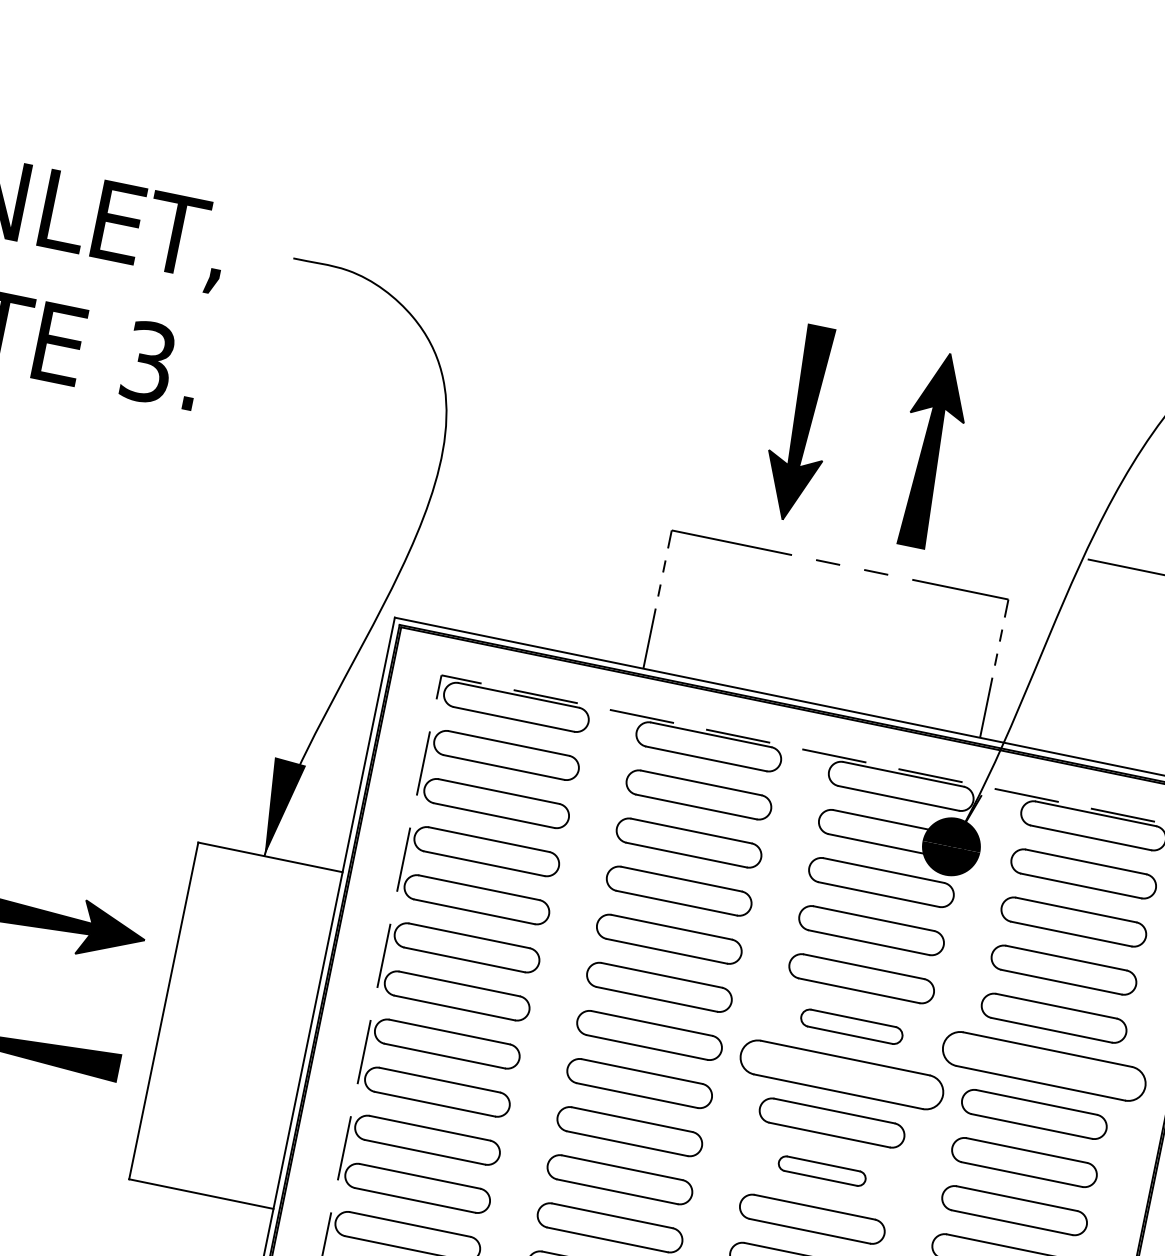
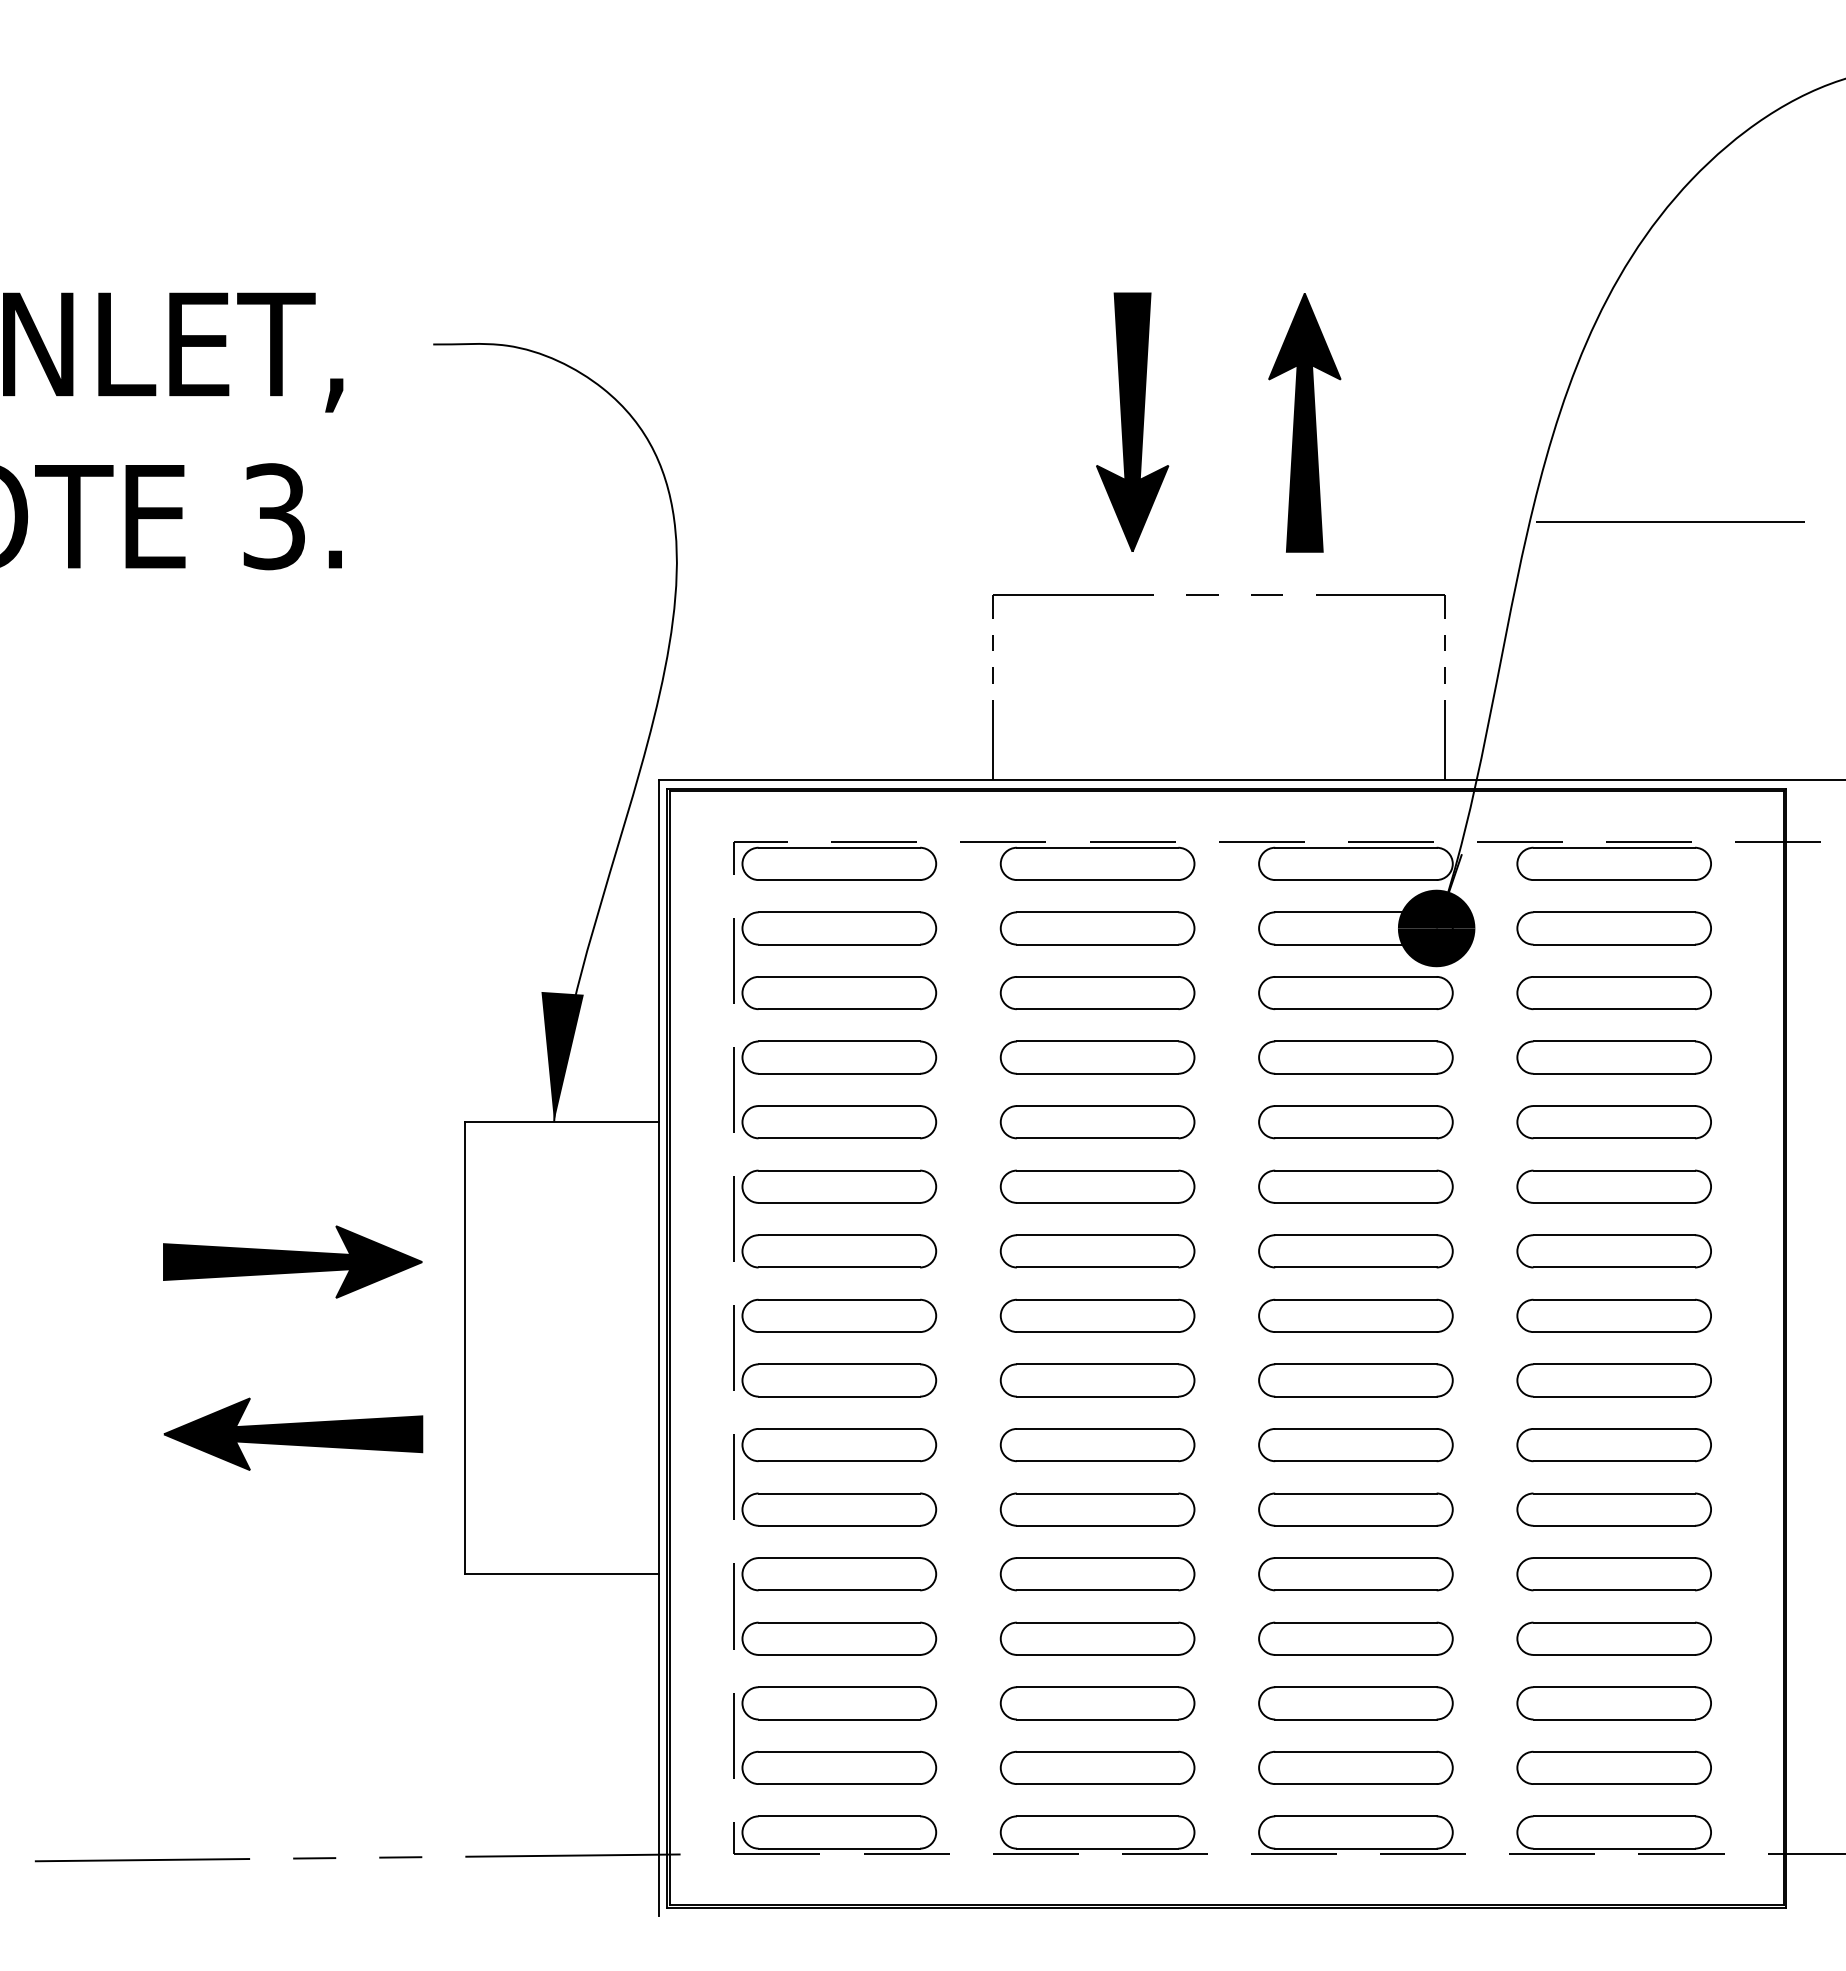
part: (851, 1026) -> (1355, 1186), size x1.43
part: (1043, 1066) -> (1613, 1186), size x0.71
part: (841, 1075) -> (1355, 1251), size x0.71
part: (821, 1171) -> (1355, 1380), size x1.67

